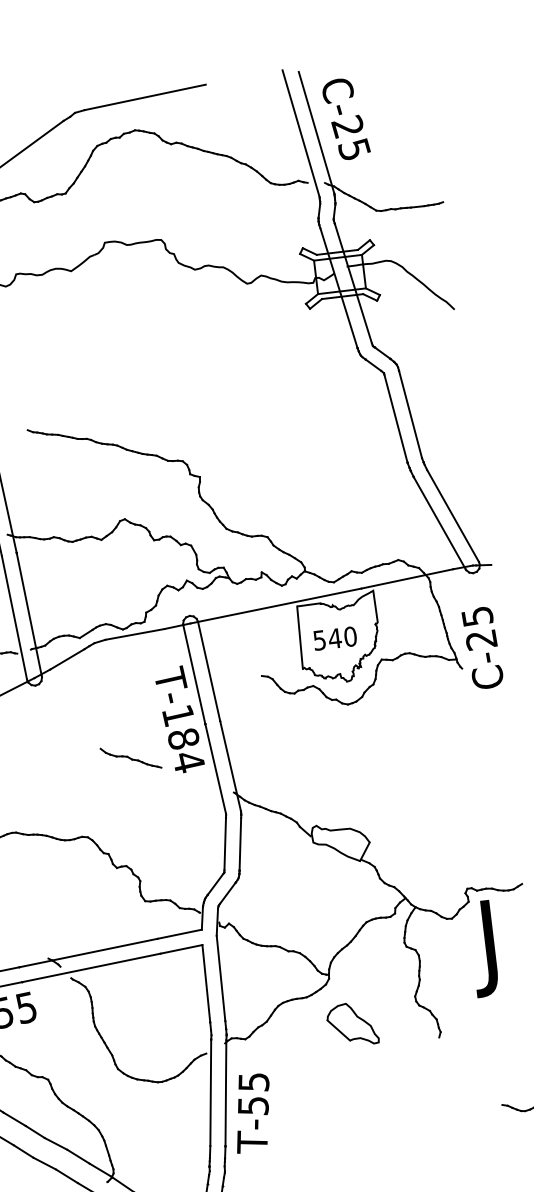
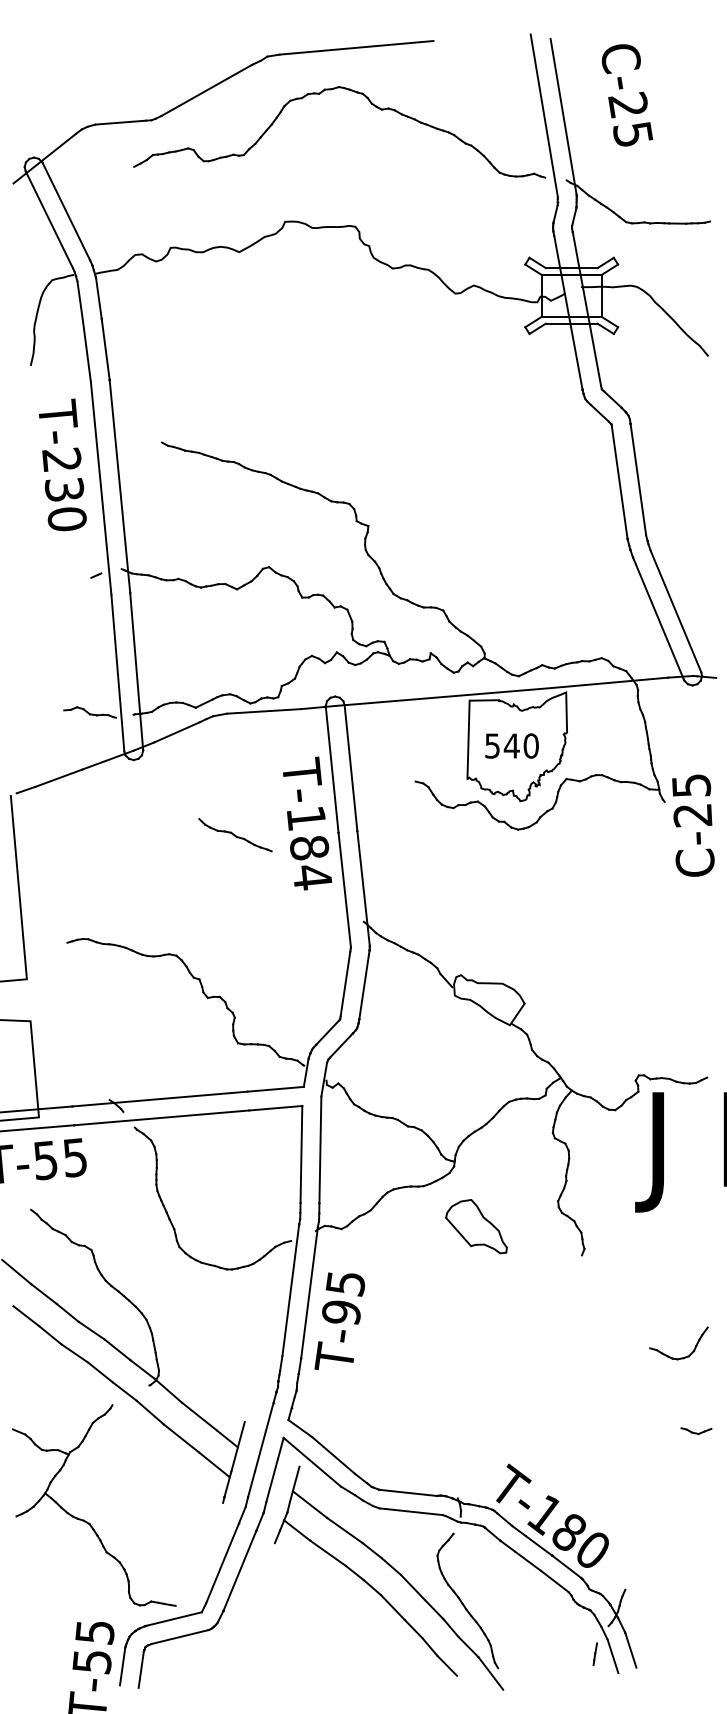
text: (346, 119) -> (627, 95), moved
text: (482, 647) -> (693, 825), moved
part: (131, 758) -> (235, 835), moved
text: (252, 1106) -> (340, 1313), T-55 -> T-95

